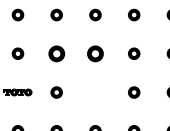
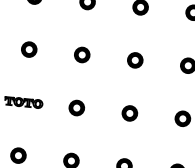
part: (56, 53) -> (81, 54), size x0.71
part: (95, 53) -> (135, 60), size x0.71
part: (95, 92) -> (129, 113), added

